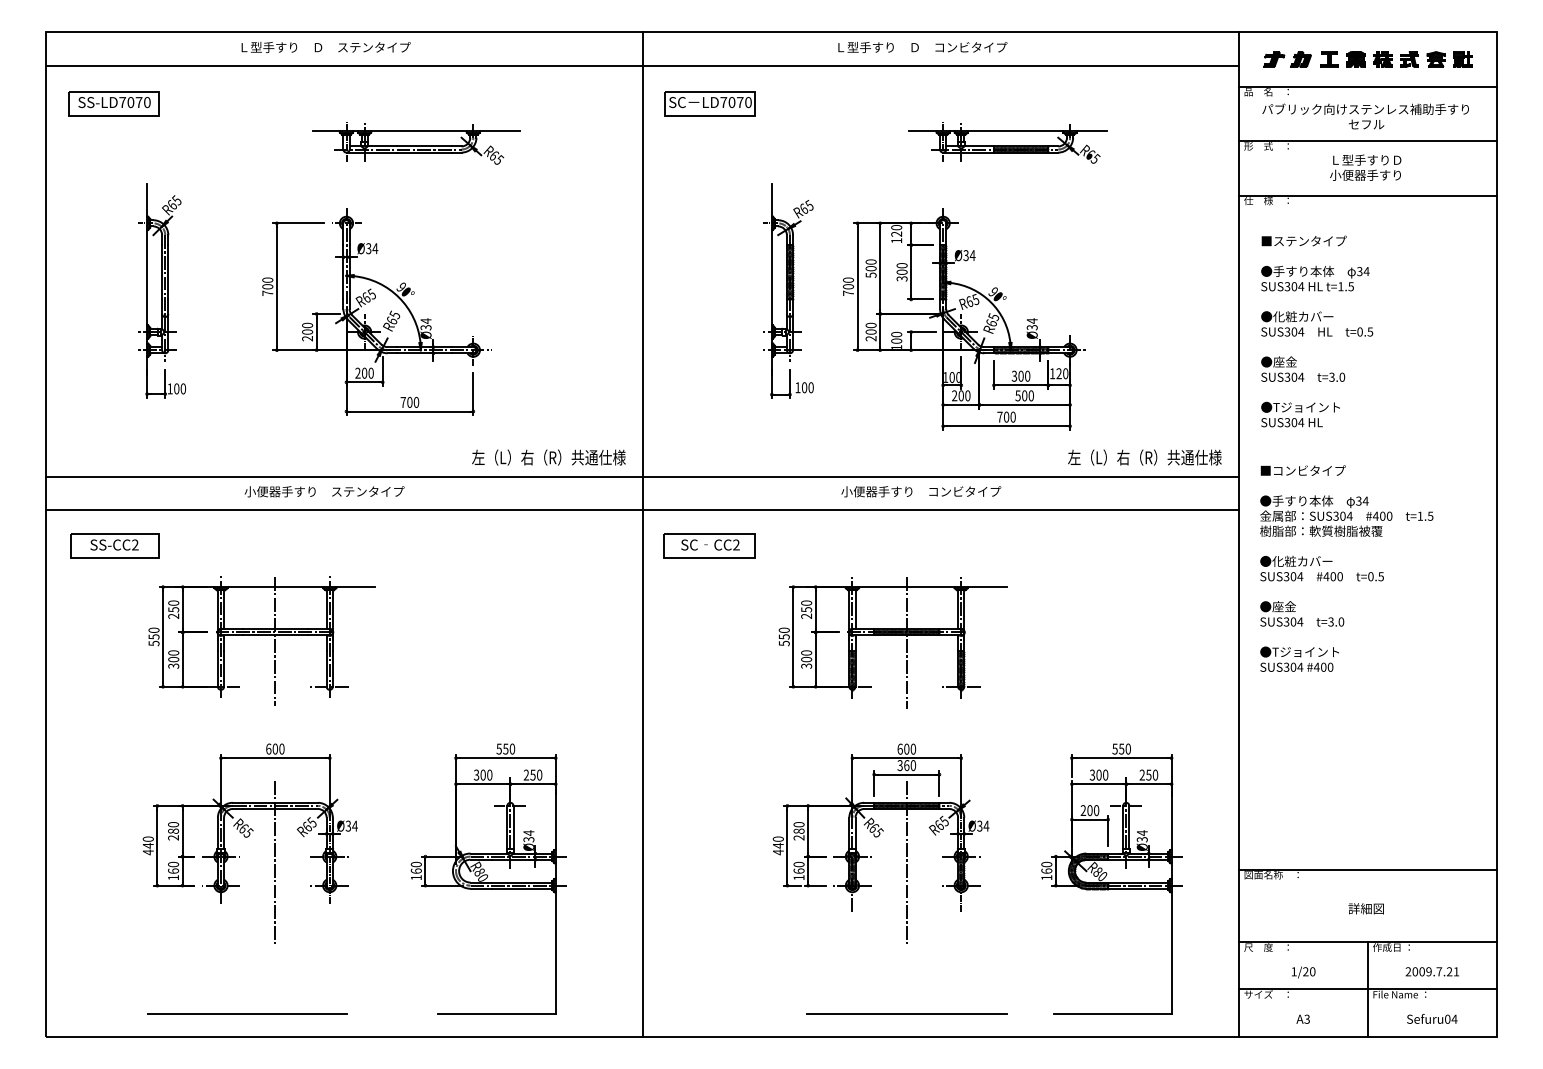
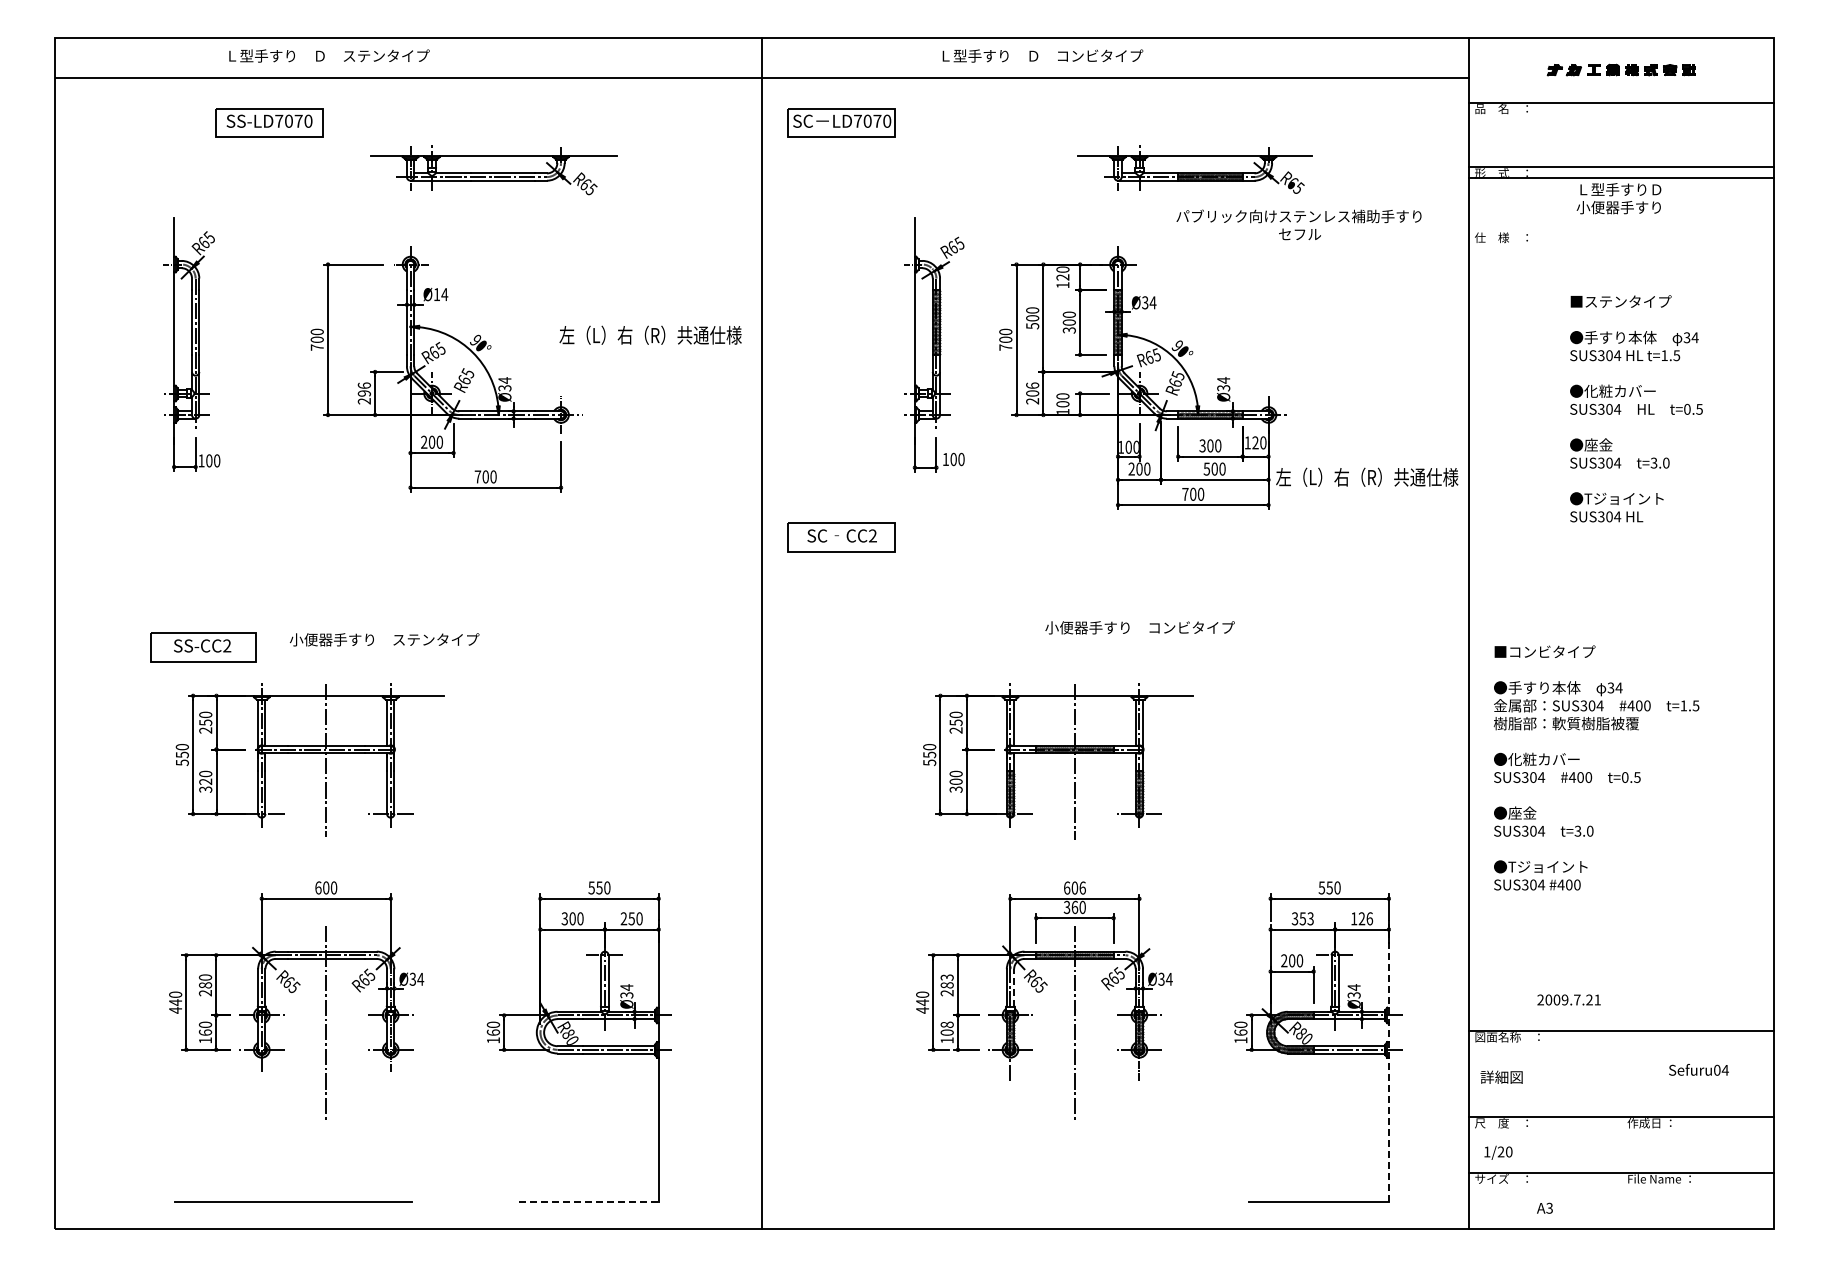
text: (326, 47) -> (329, 55), moved
text: (922, 47) -> (1042, 55), moved
part: (1367, 58) -> (1621, 69), size x0.6
part: (114, 103) -> (269, 122), moved
text: (1365, 116) -> (1298, 224), moved
line: (1367, 195) -> (1621, 177), moved
text: (368, 248) -> (436, 294), Ø34 -> Ø14
text: (871, 325) -> (1032, 385), 200 -> 206
text: (306, 328) -> (363, 389), 200 -> 296
text: (1317, 331) -> (1636, 408), moved
text: (548, 456) -> (650, 334), moved
text: (1145, 456) -> (1367, 476), moved
line: (642, 476) -> (761, 564), removed
text: (324, 491) -> (384, 639), moved
text: (920, 491) -> (1139, 627), moved
line: (642, 510) -> (761, 604), removed
part: (115, 546) -> (203, 647), moved
part: (709, 546) -> (841, 537), moved
text: (1346, 568) -> (1596, 767), moved
text: (173, 659) -> (205, 781), 300 -> 320
text: (913, 748) -> (1082, 887), 600 -> 606
text: (1102, 774) -> (1306, 918), 300 -> 353
text: (1149, 774) -> (1362, 918), 250 -> 126
text: (798, 824) -> (946, 977), 280 -> 283
line: (855, 833) -> (1014, 987), solid -> dashed
text: (798, 867) -> (946, 1028), 160 -> 108
line: (1171, 895) -> (1388, 1061), solid -> dashed
text: (1366, 908) -> (1501, 1076), moved
text: (1431, 971) -> (1568, 999), moved
text: (1303, 972) -> (1498, 1152), moved
line: (1367, 989) -> (1621, 1172), removed
line: (496, 1014) -> (588, 1202), solid -> dashed
line: (906, 1014) -> (1074, 1202), removed
text: (1431, 1018) -> (1698, 1069), moved

